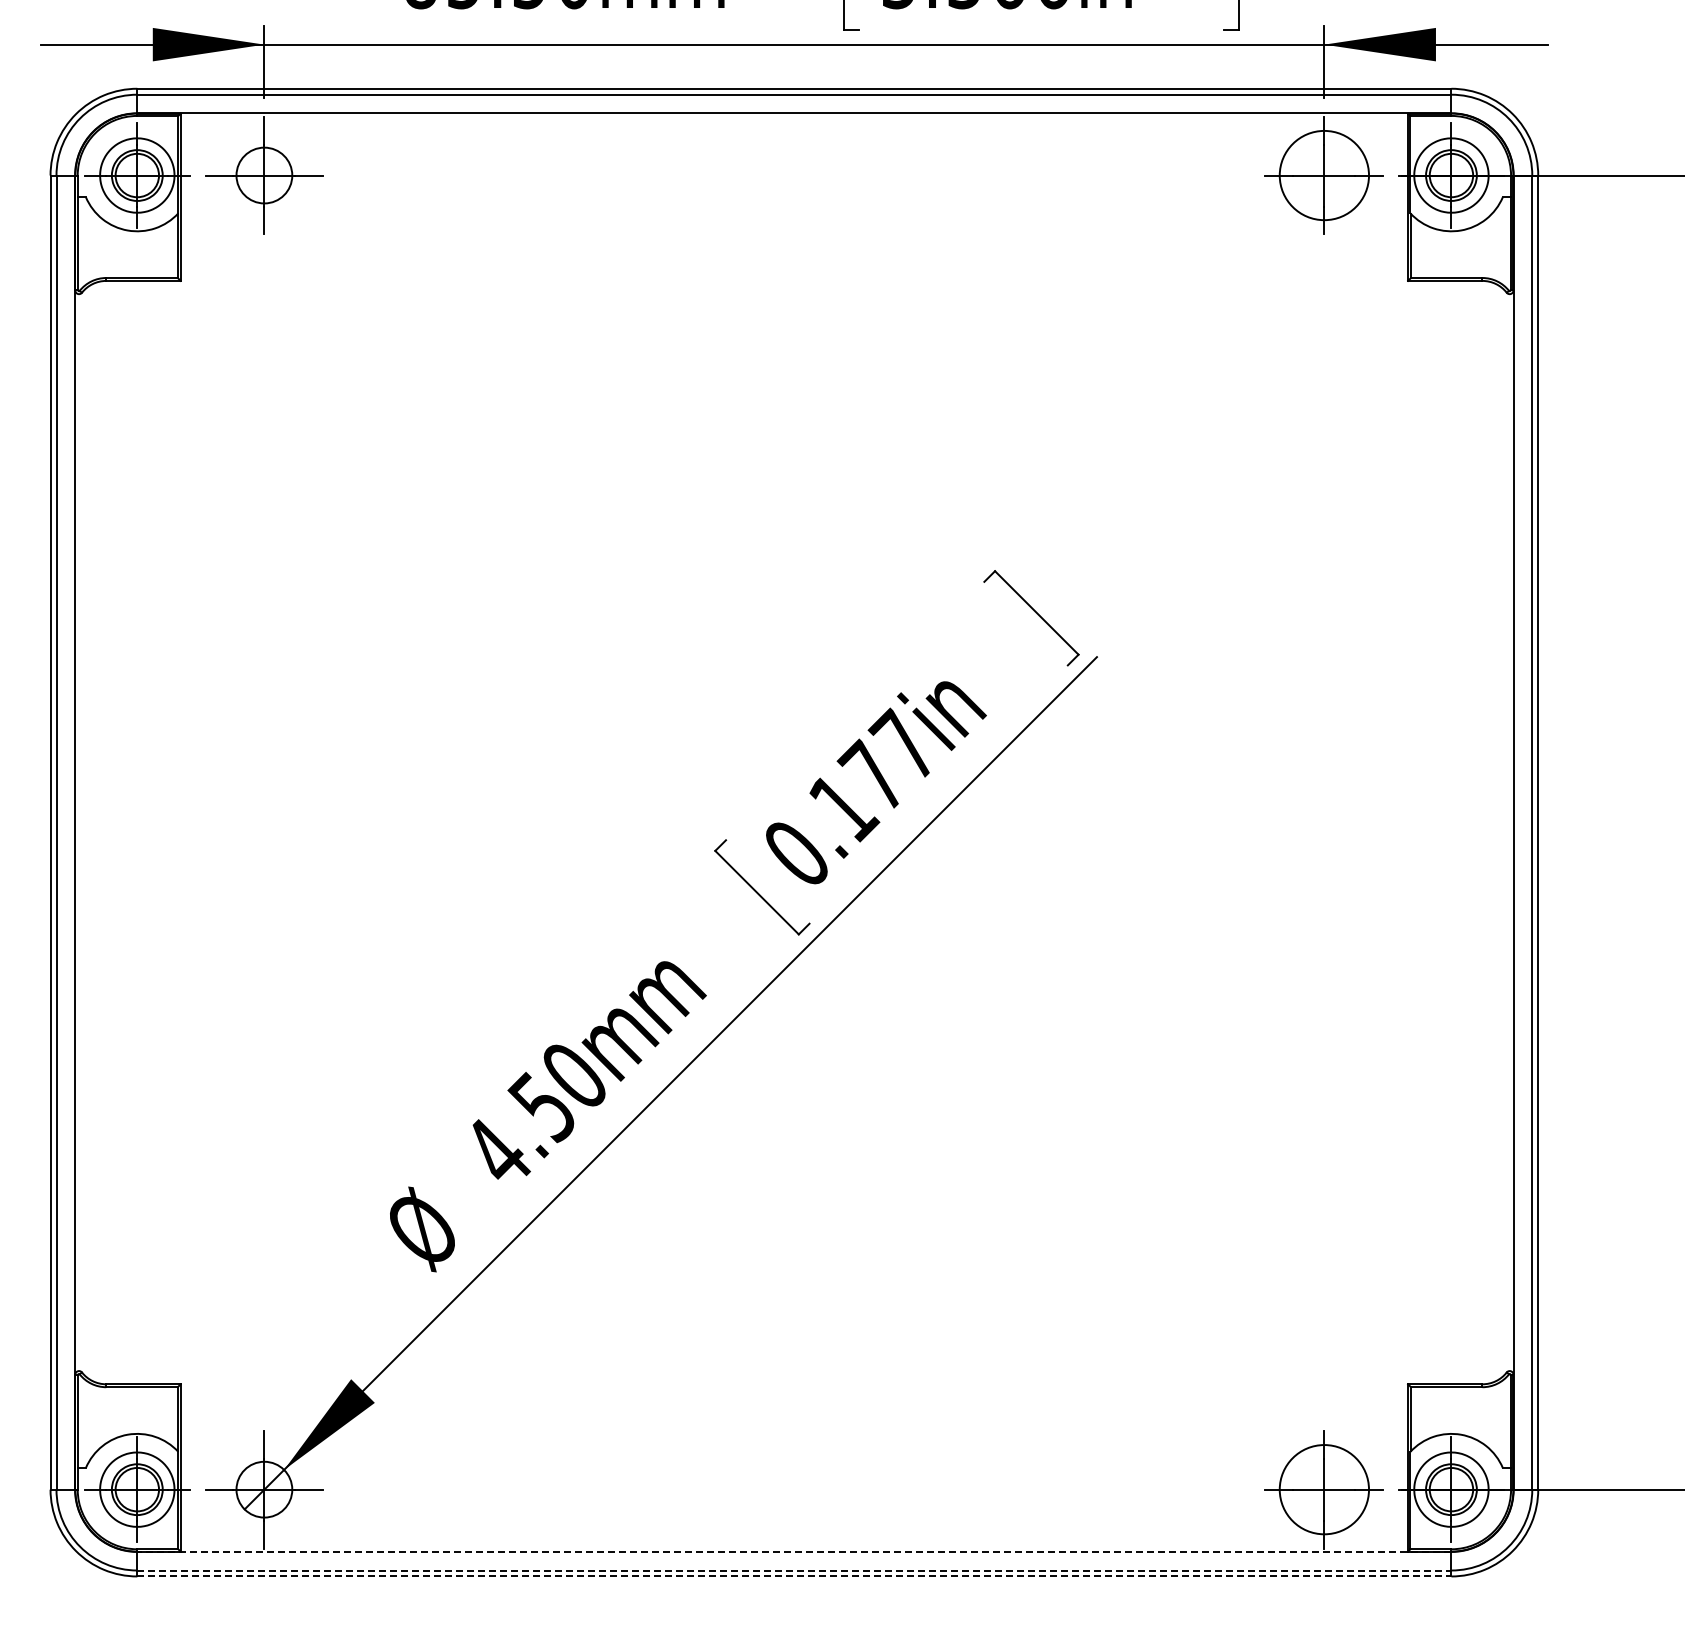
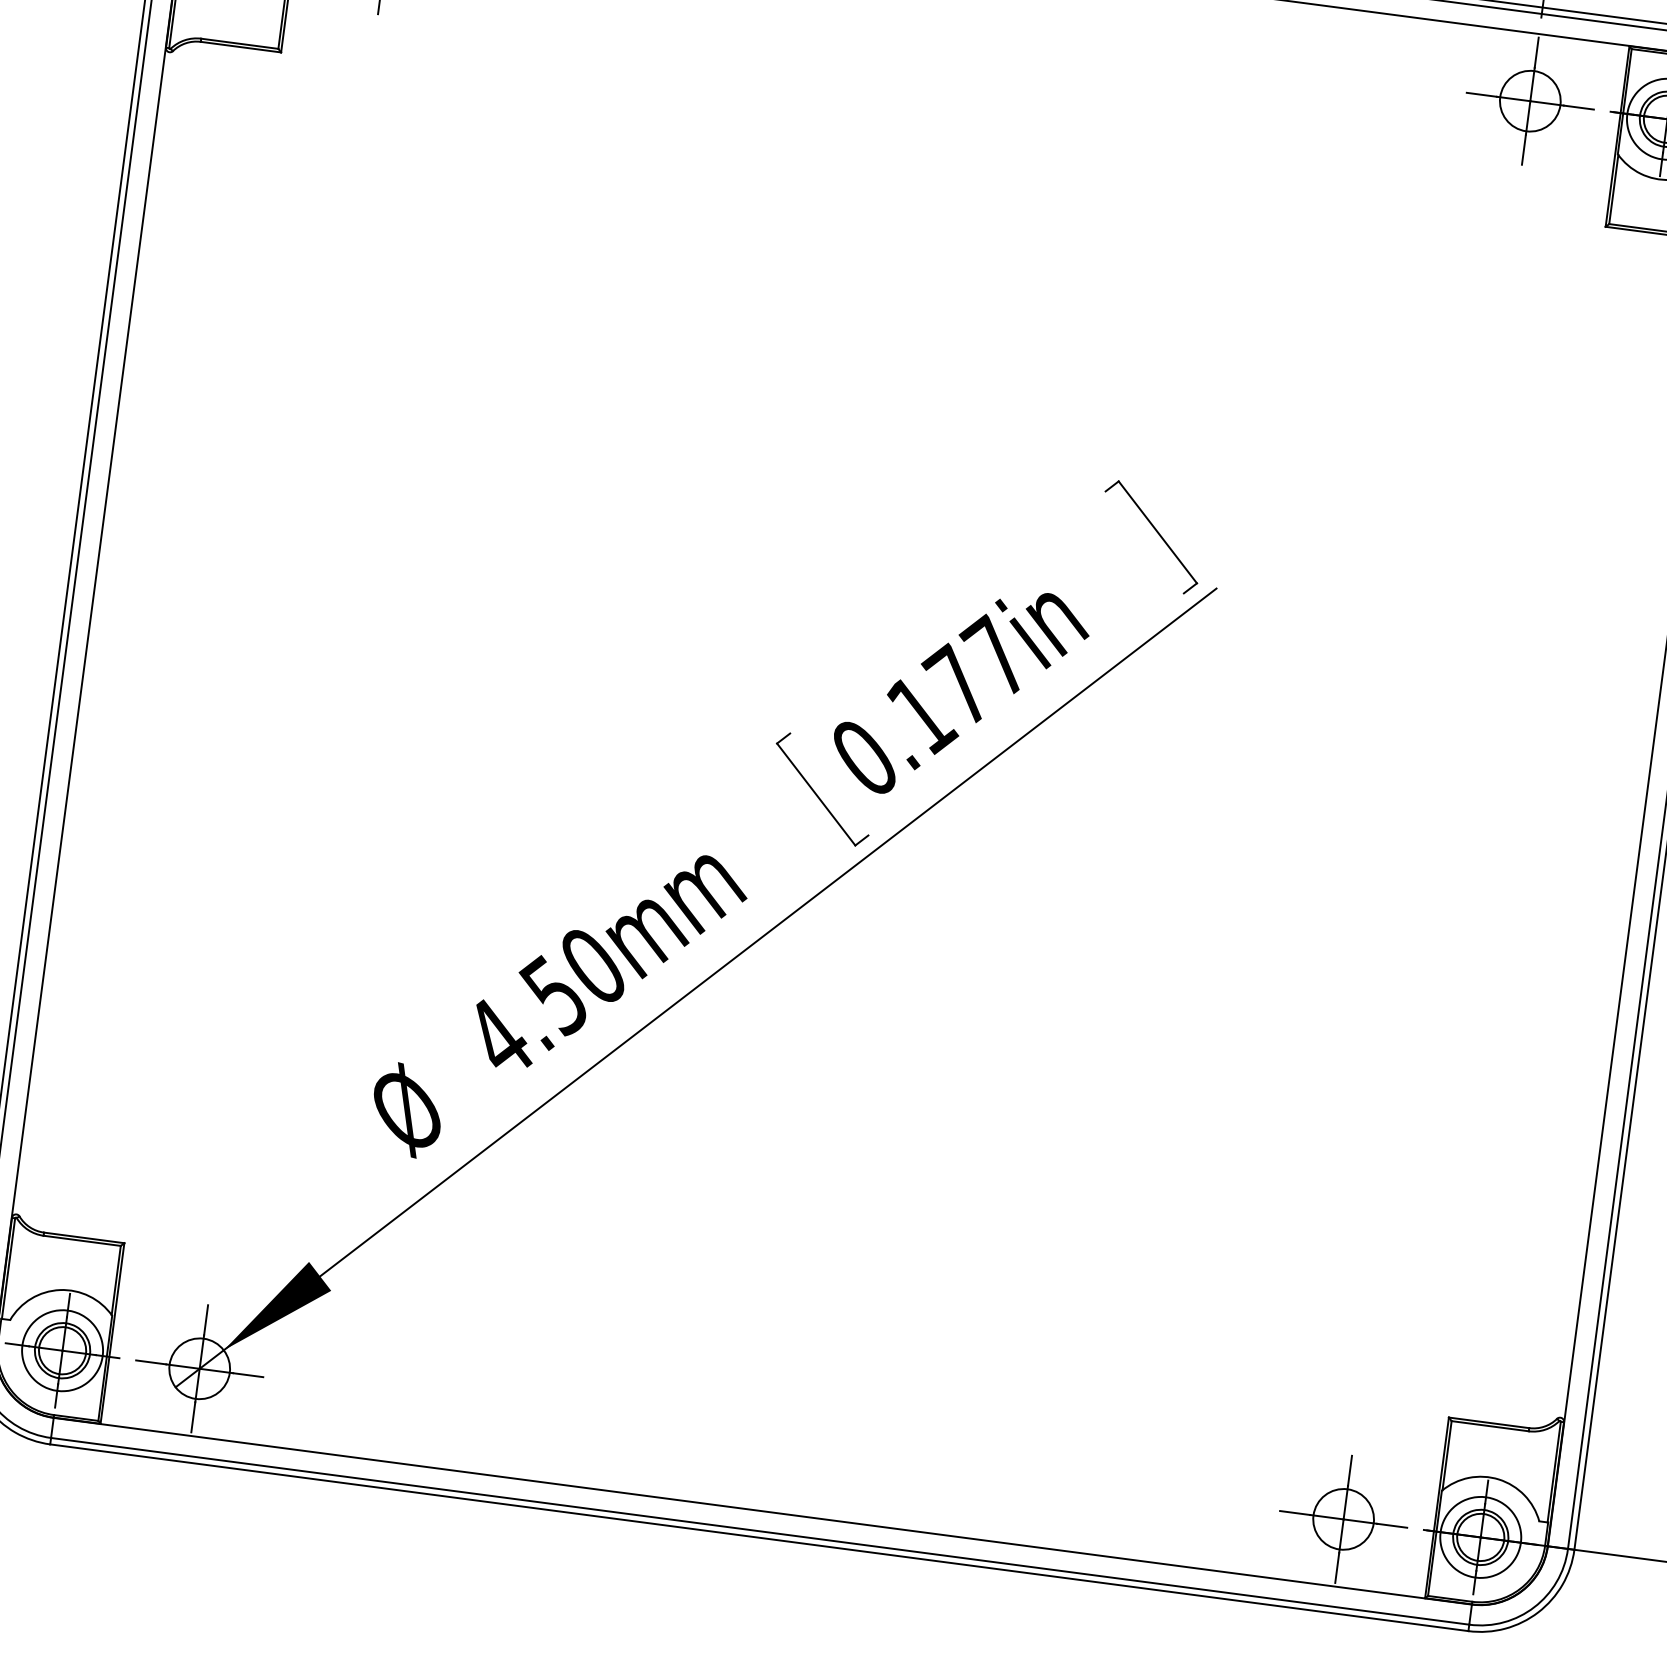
circle: (1324, 175) -> (1530, 101), size x0.62
circle: (1324, 1489) -> (1343, 1519), size x0.62
line: (793, 1551) -> (761, 1510), dashed -> solid
line: (794, 1570) -> (760, 1531), dashed -> solid
line: (794, 1576) -> (759, 1537), dashed -> solid

